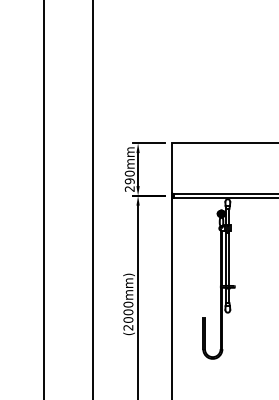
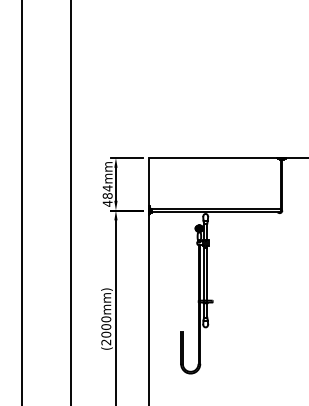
text: (129, 180) -> (107, 195), 290mm -> 484mm

